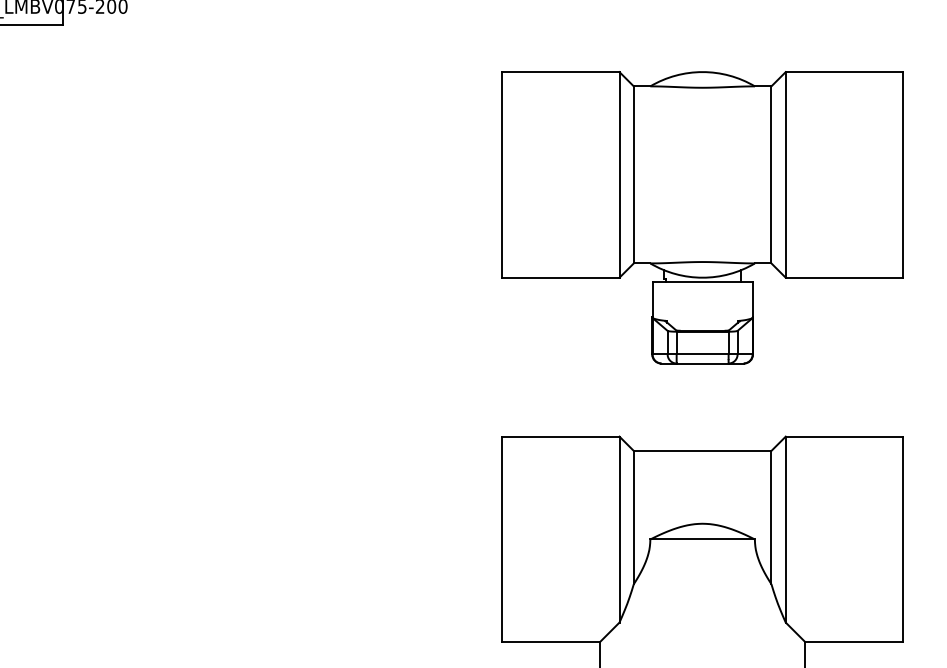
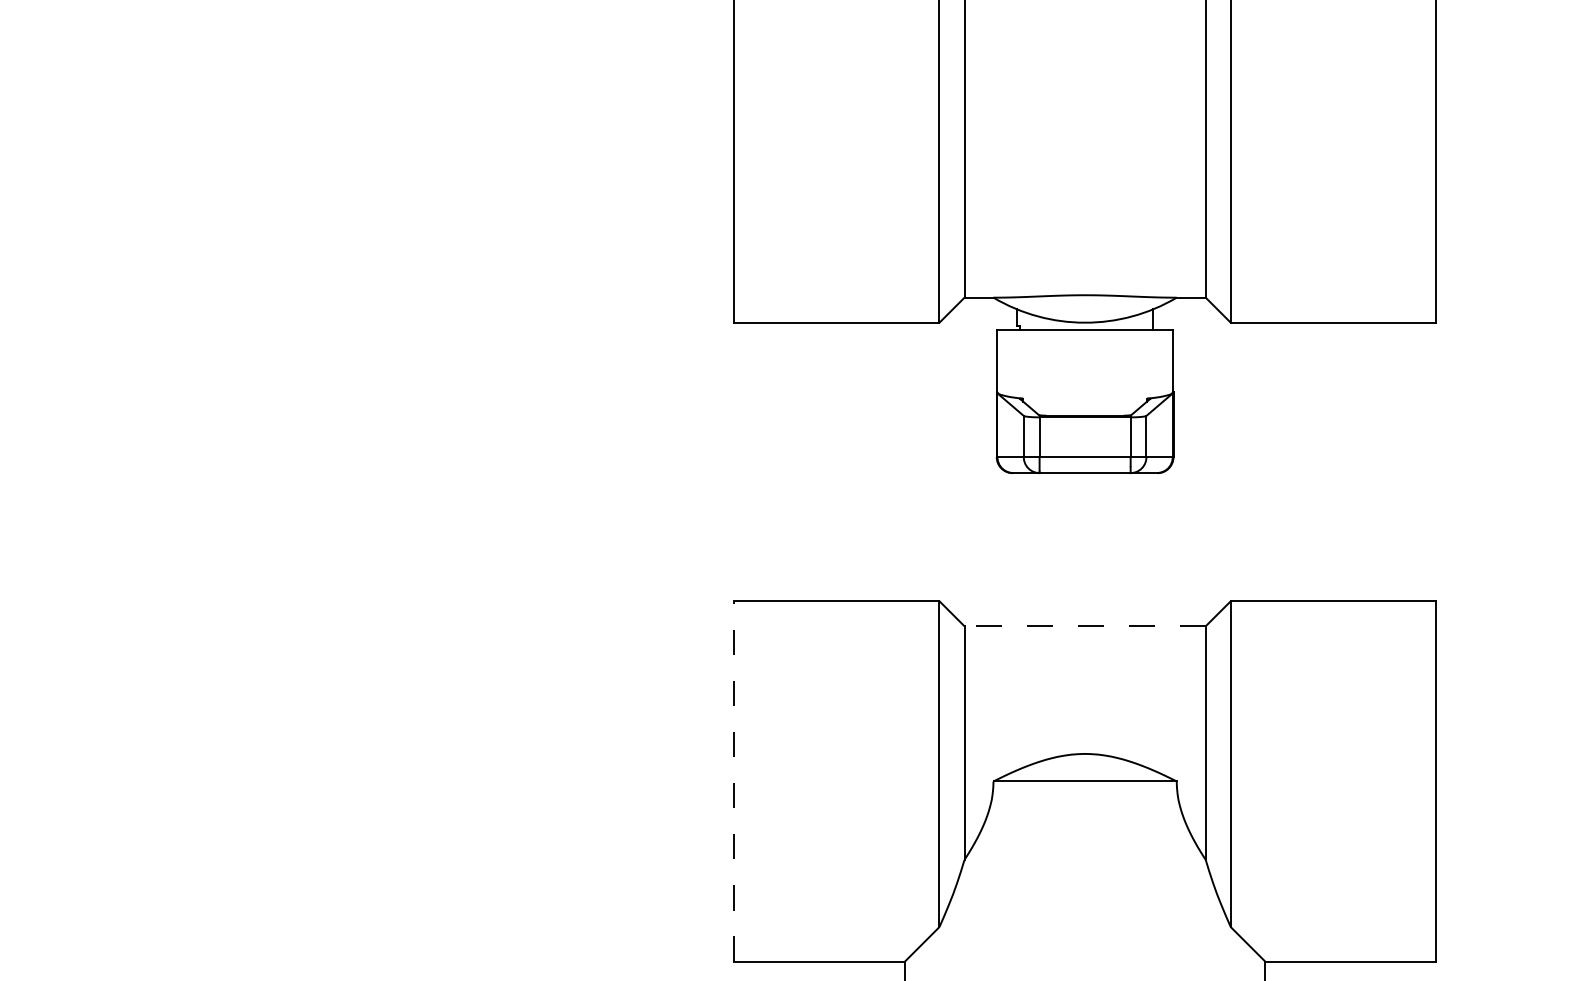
line: (702, 450) -> (1084, 625), solid -> dashed
line: (502, 539) -> (734, 781), solid -> dashed

